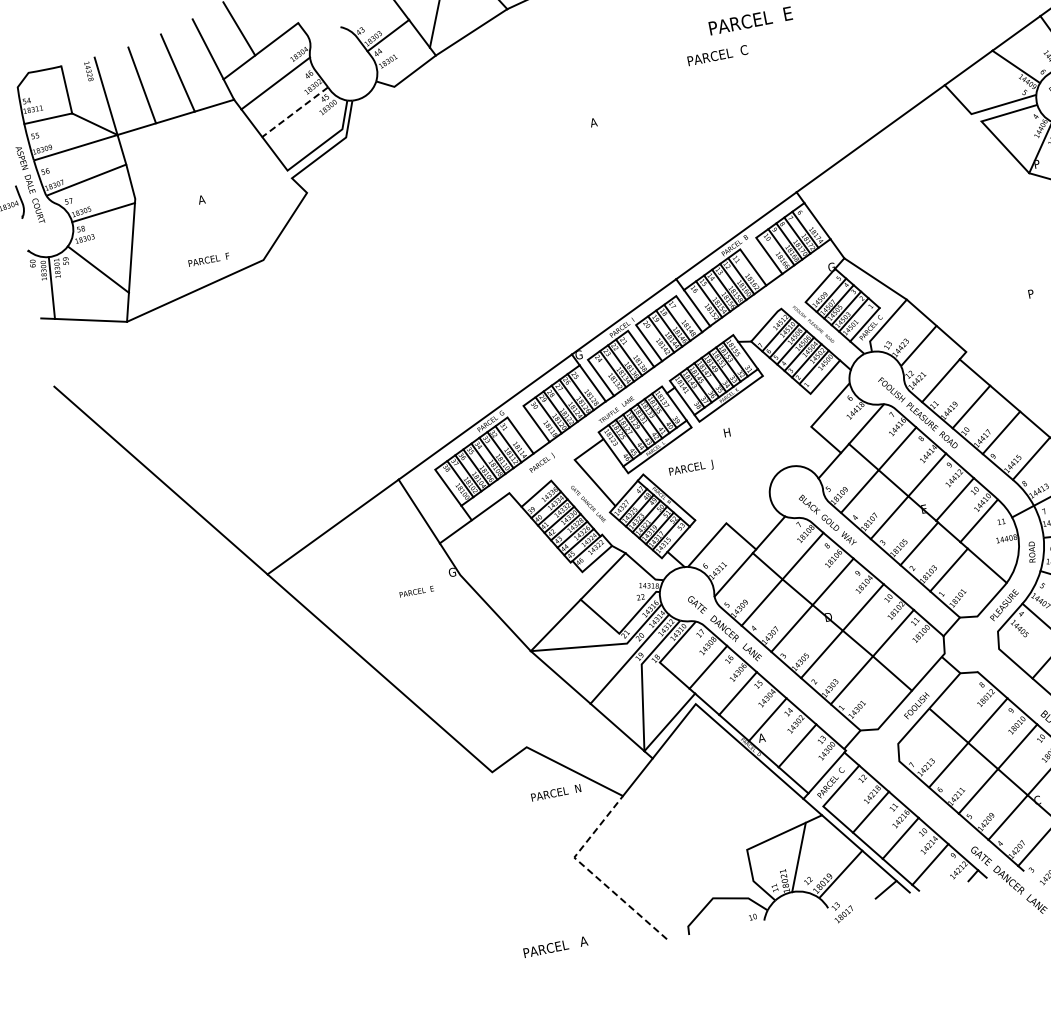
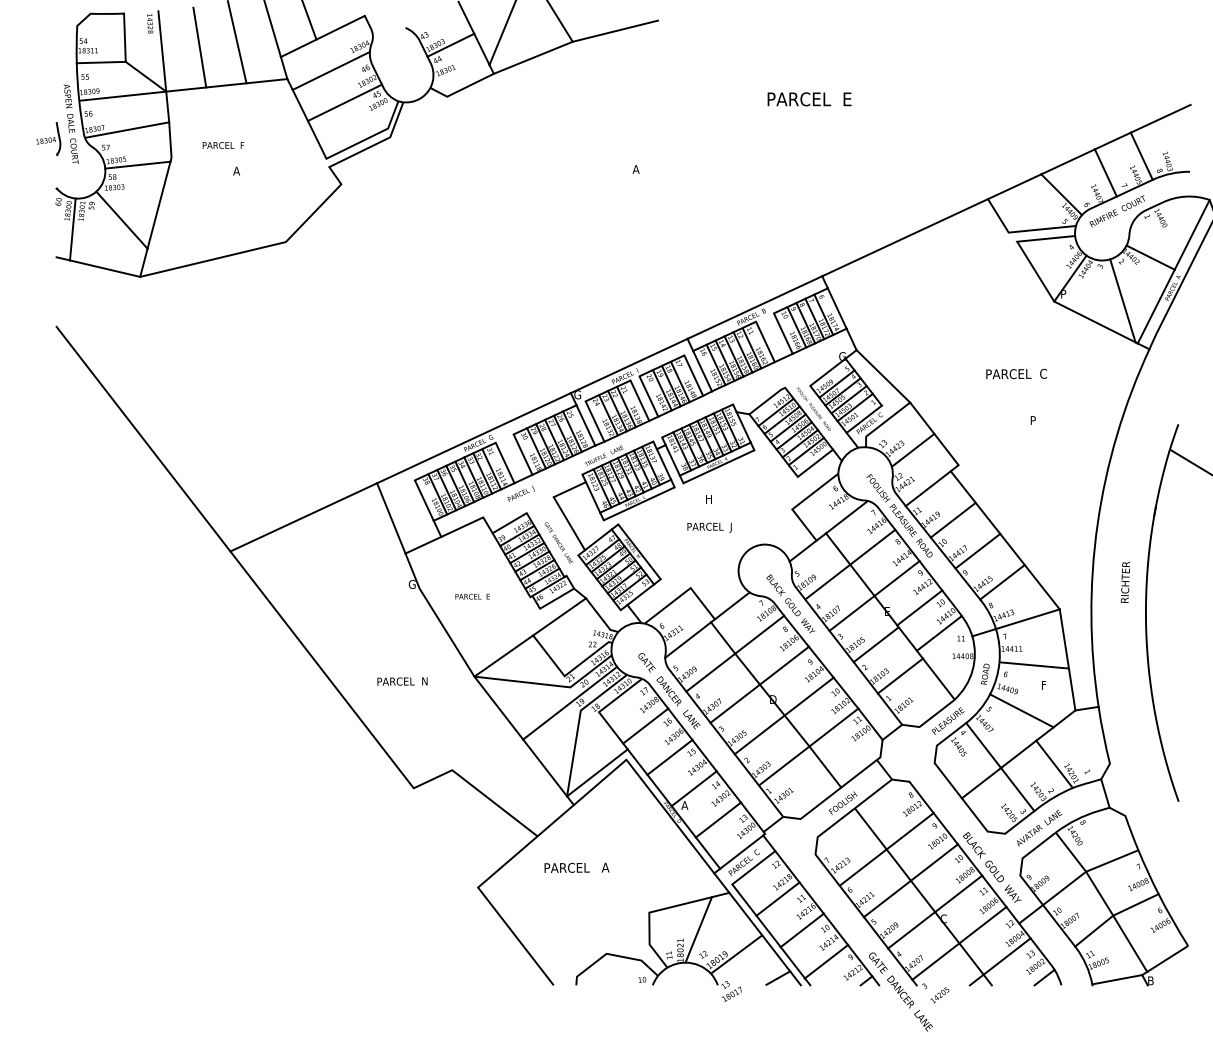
text: (717, 54) -> (1016, 373), moved
line: (294, 112) -> (344, 103), dashed -> solid
text: (209, 259) -> (223, 145), moved
text: (691, 468) -> (709, 527), moved
text: (416, 591) -> (472, 596), moved
text: (556, 792) -> (402, 681), moved
line: (590, 871) -> (491, 904), dashed -> solid
text: (555, 946) -> (576, 867), moved

